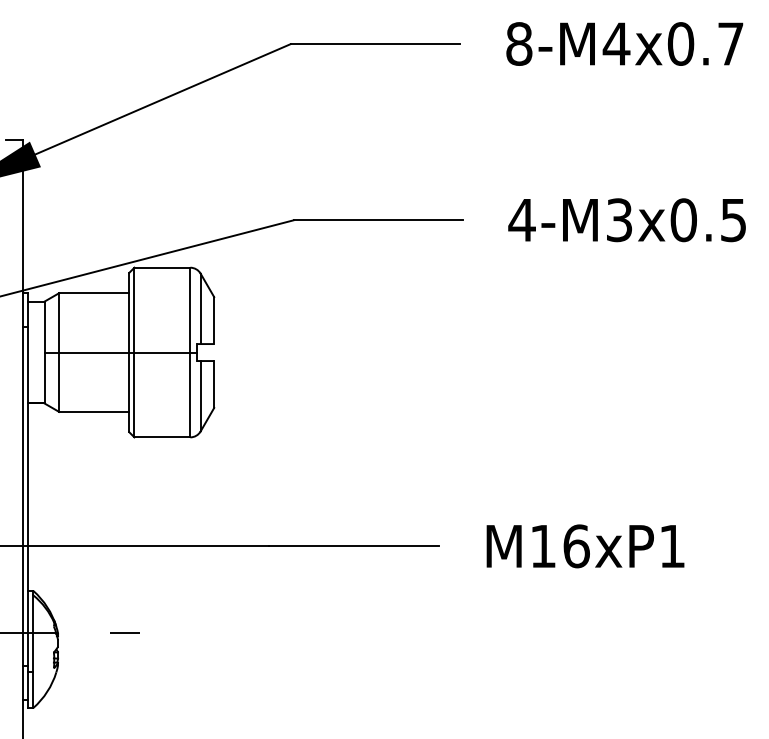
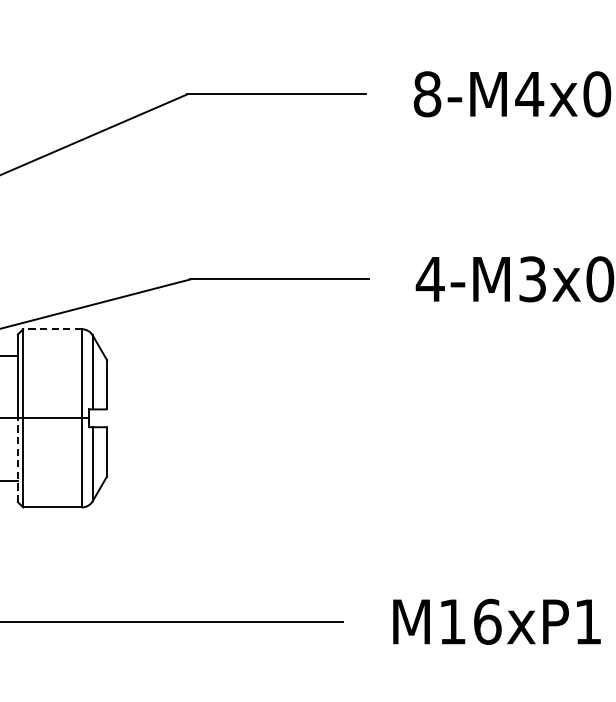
line: (162, 267) -> (52, 328), solid -> dashed
line: (129, 392) -> (18, 460), solid -> dashed

